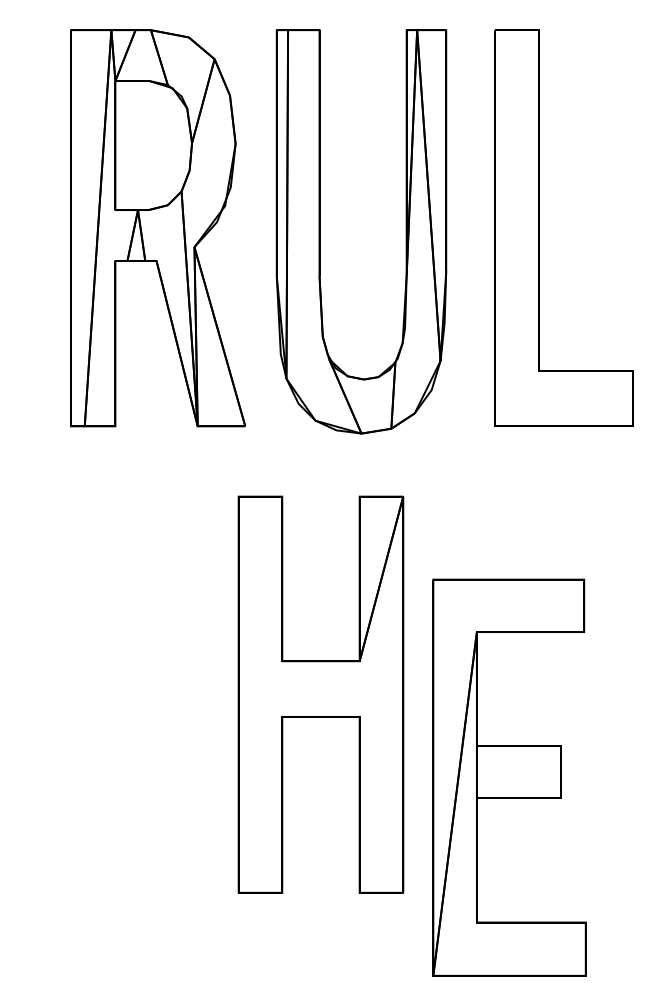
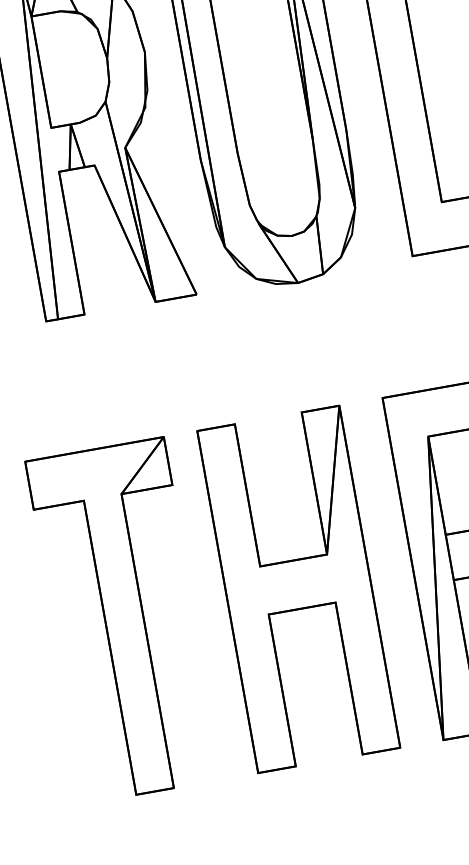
part: (320, 694) -> (298, 589), moved
part: (99, 777) -> (124, 620), added

